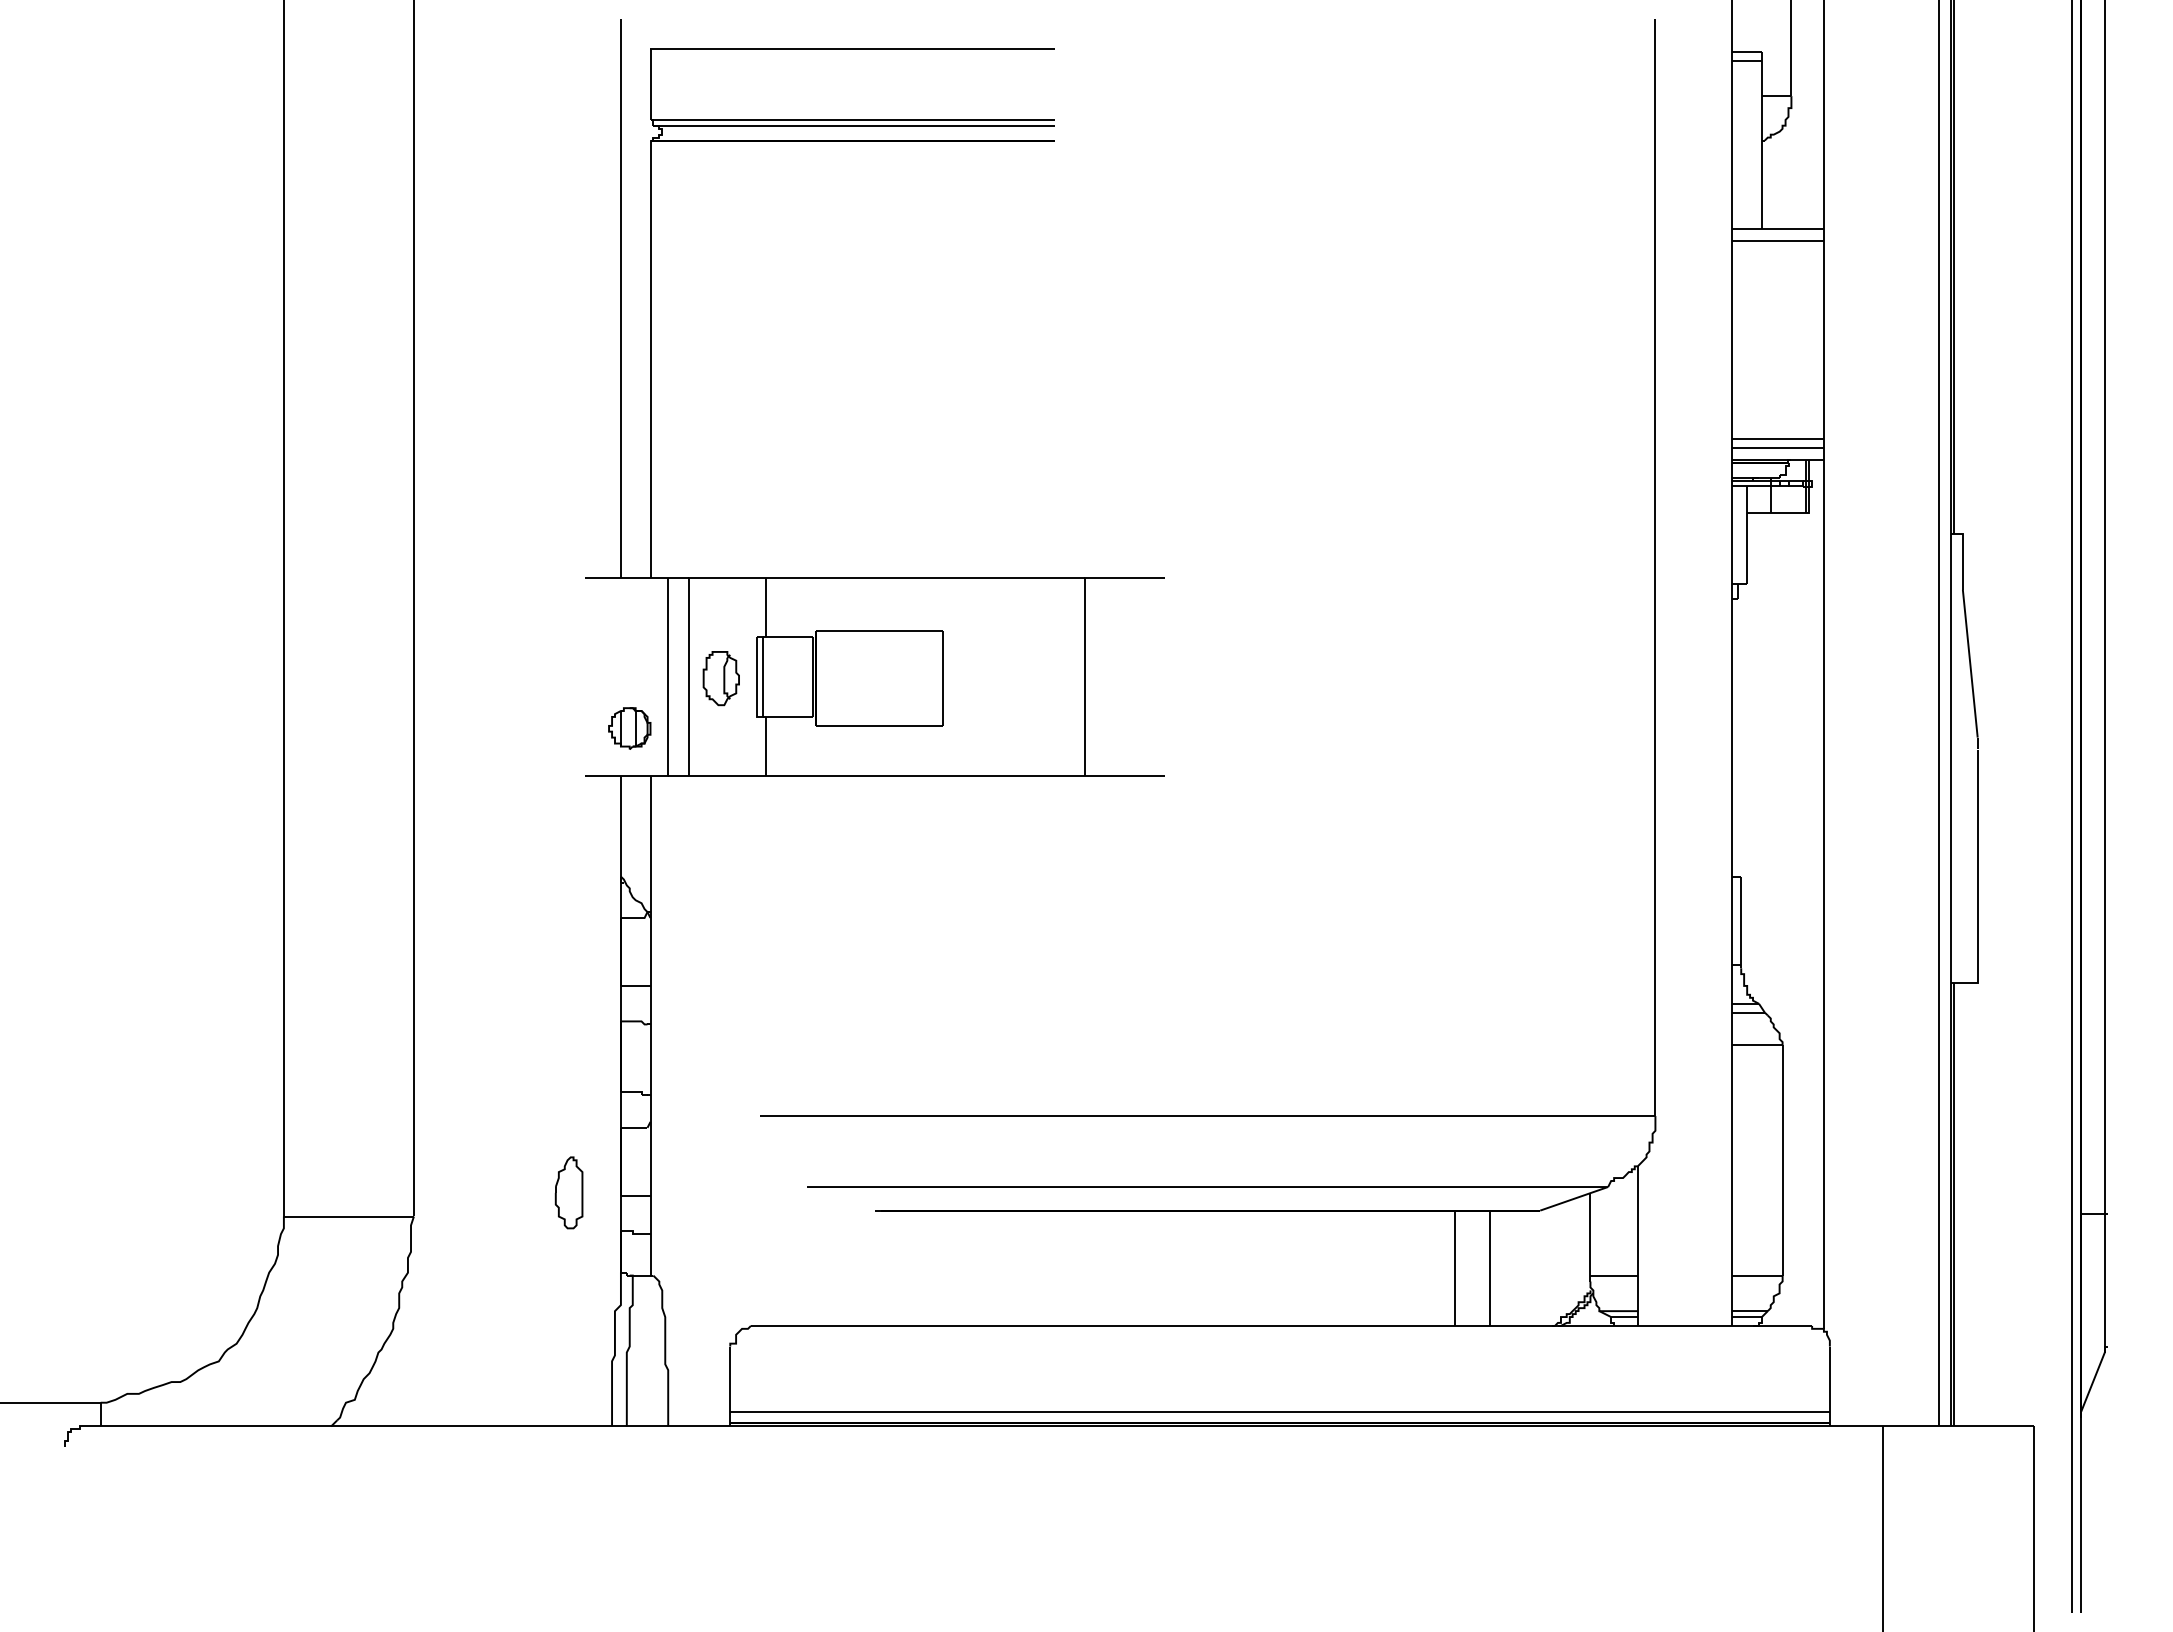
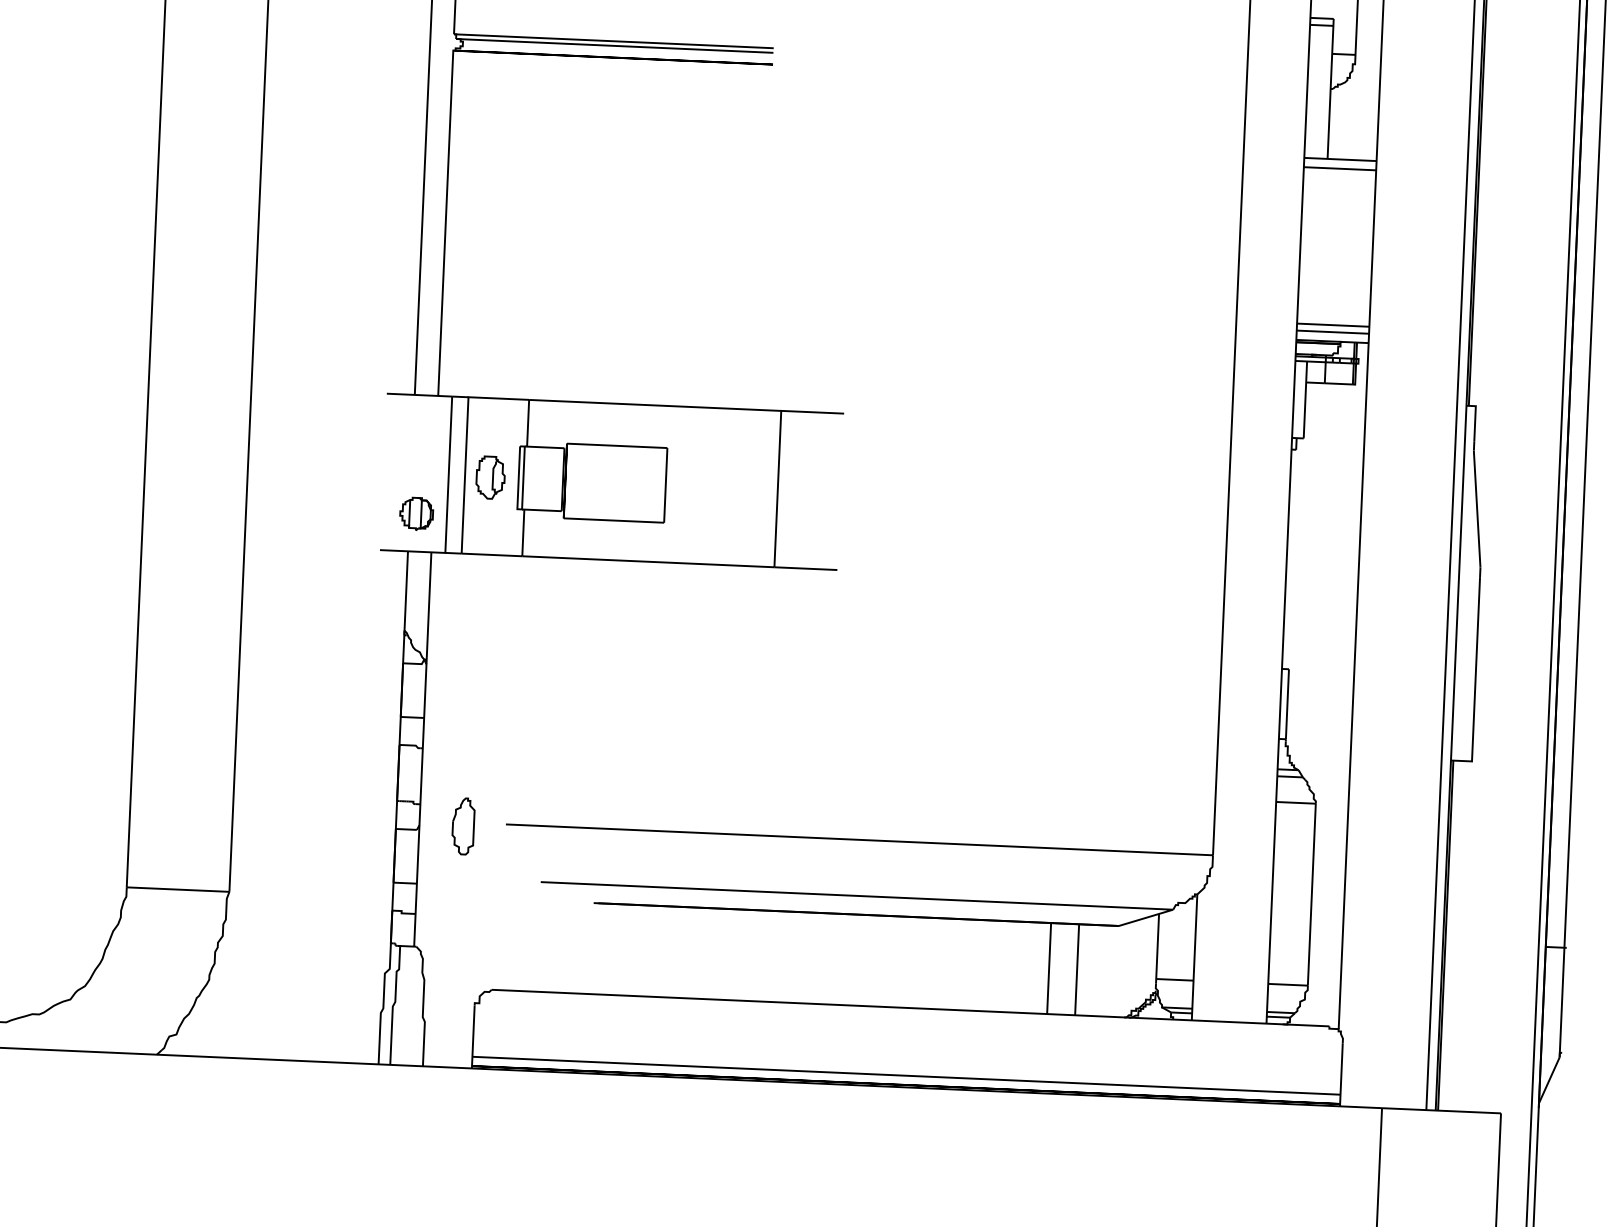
part: (568, 1192) -> (462, 826), moved

